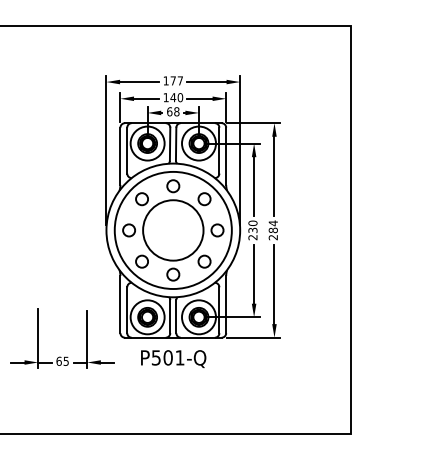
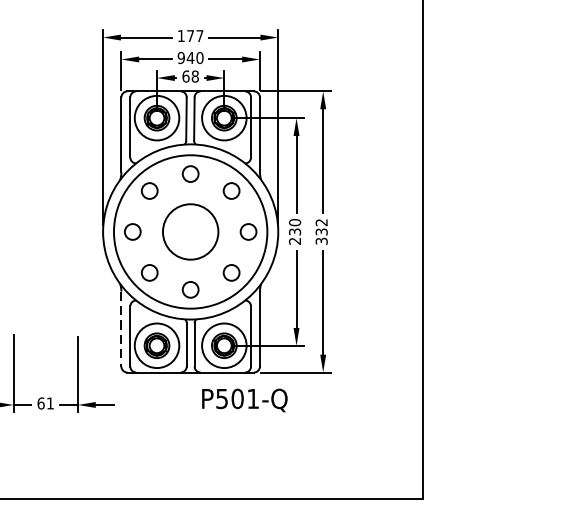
text: (165, 97) -> (180, 57), 140 -> 940
circle: (173, 230) -> (190, 232), size x0.7
text: (272, 230) -> (320, 232), 284 -> 332
line: (120, 304) -> (121, 328), solid -> dashed
text: (173, 358) -> (244, 399), moved
text: (65, 360) -> (49, 402), 65 -> 61

